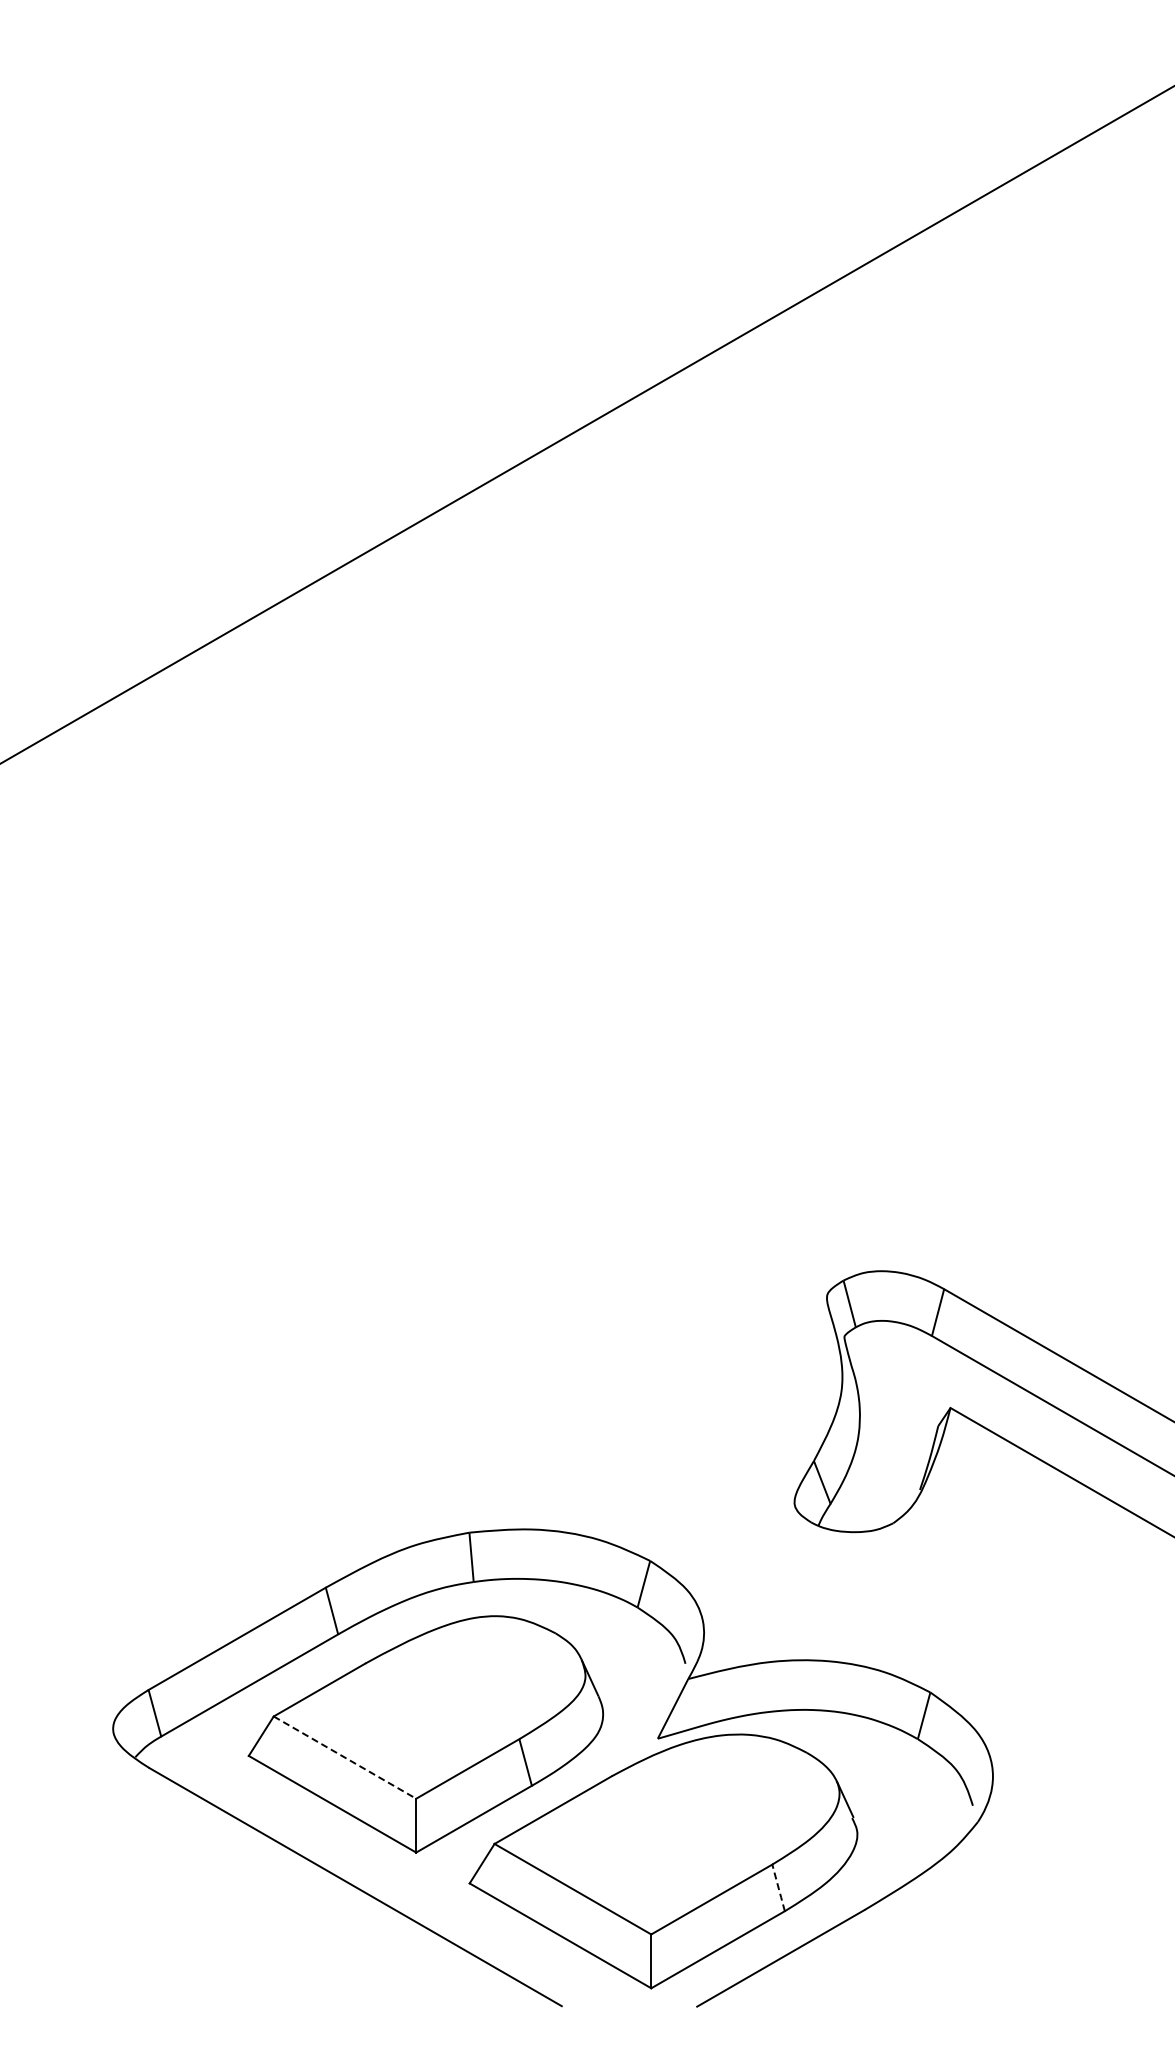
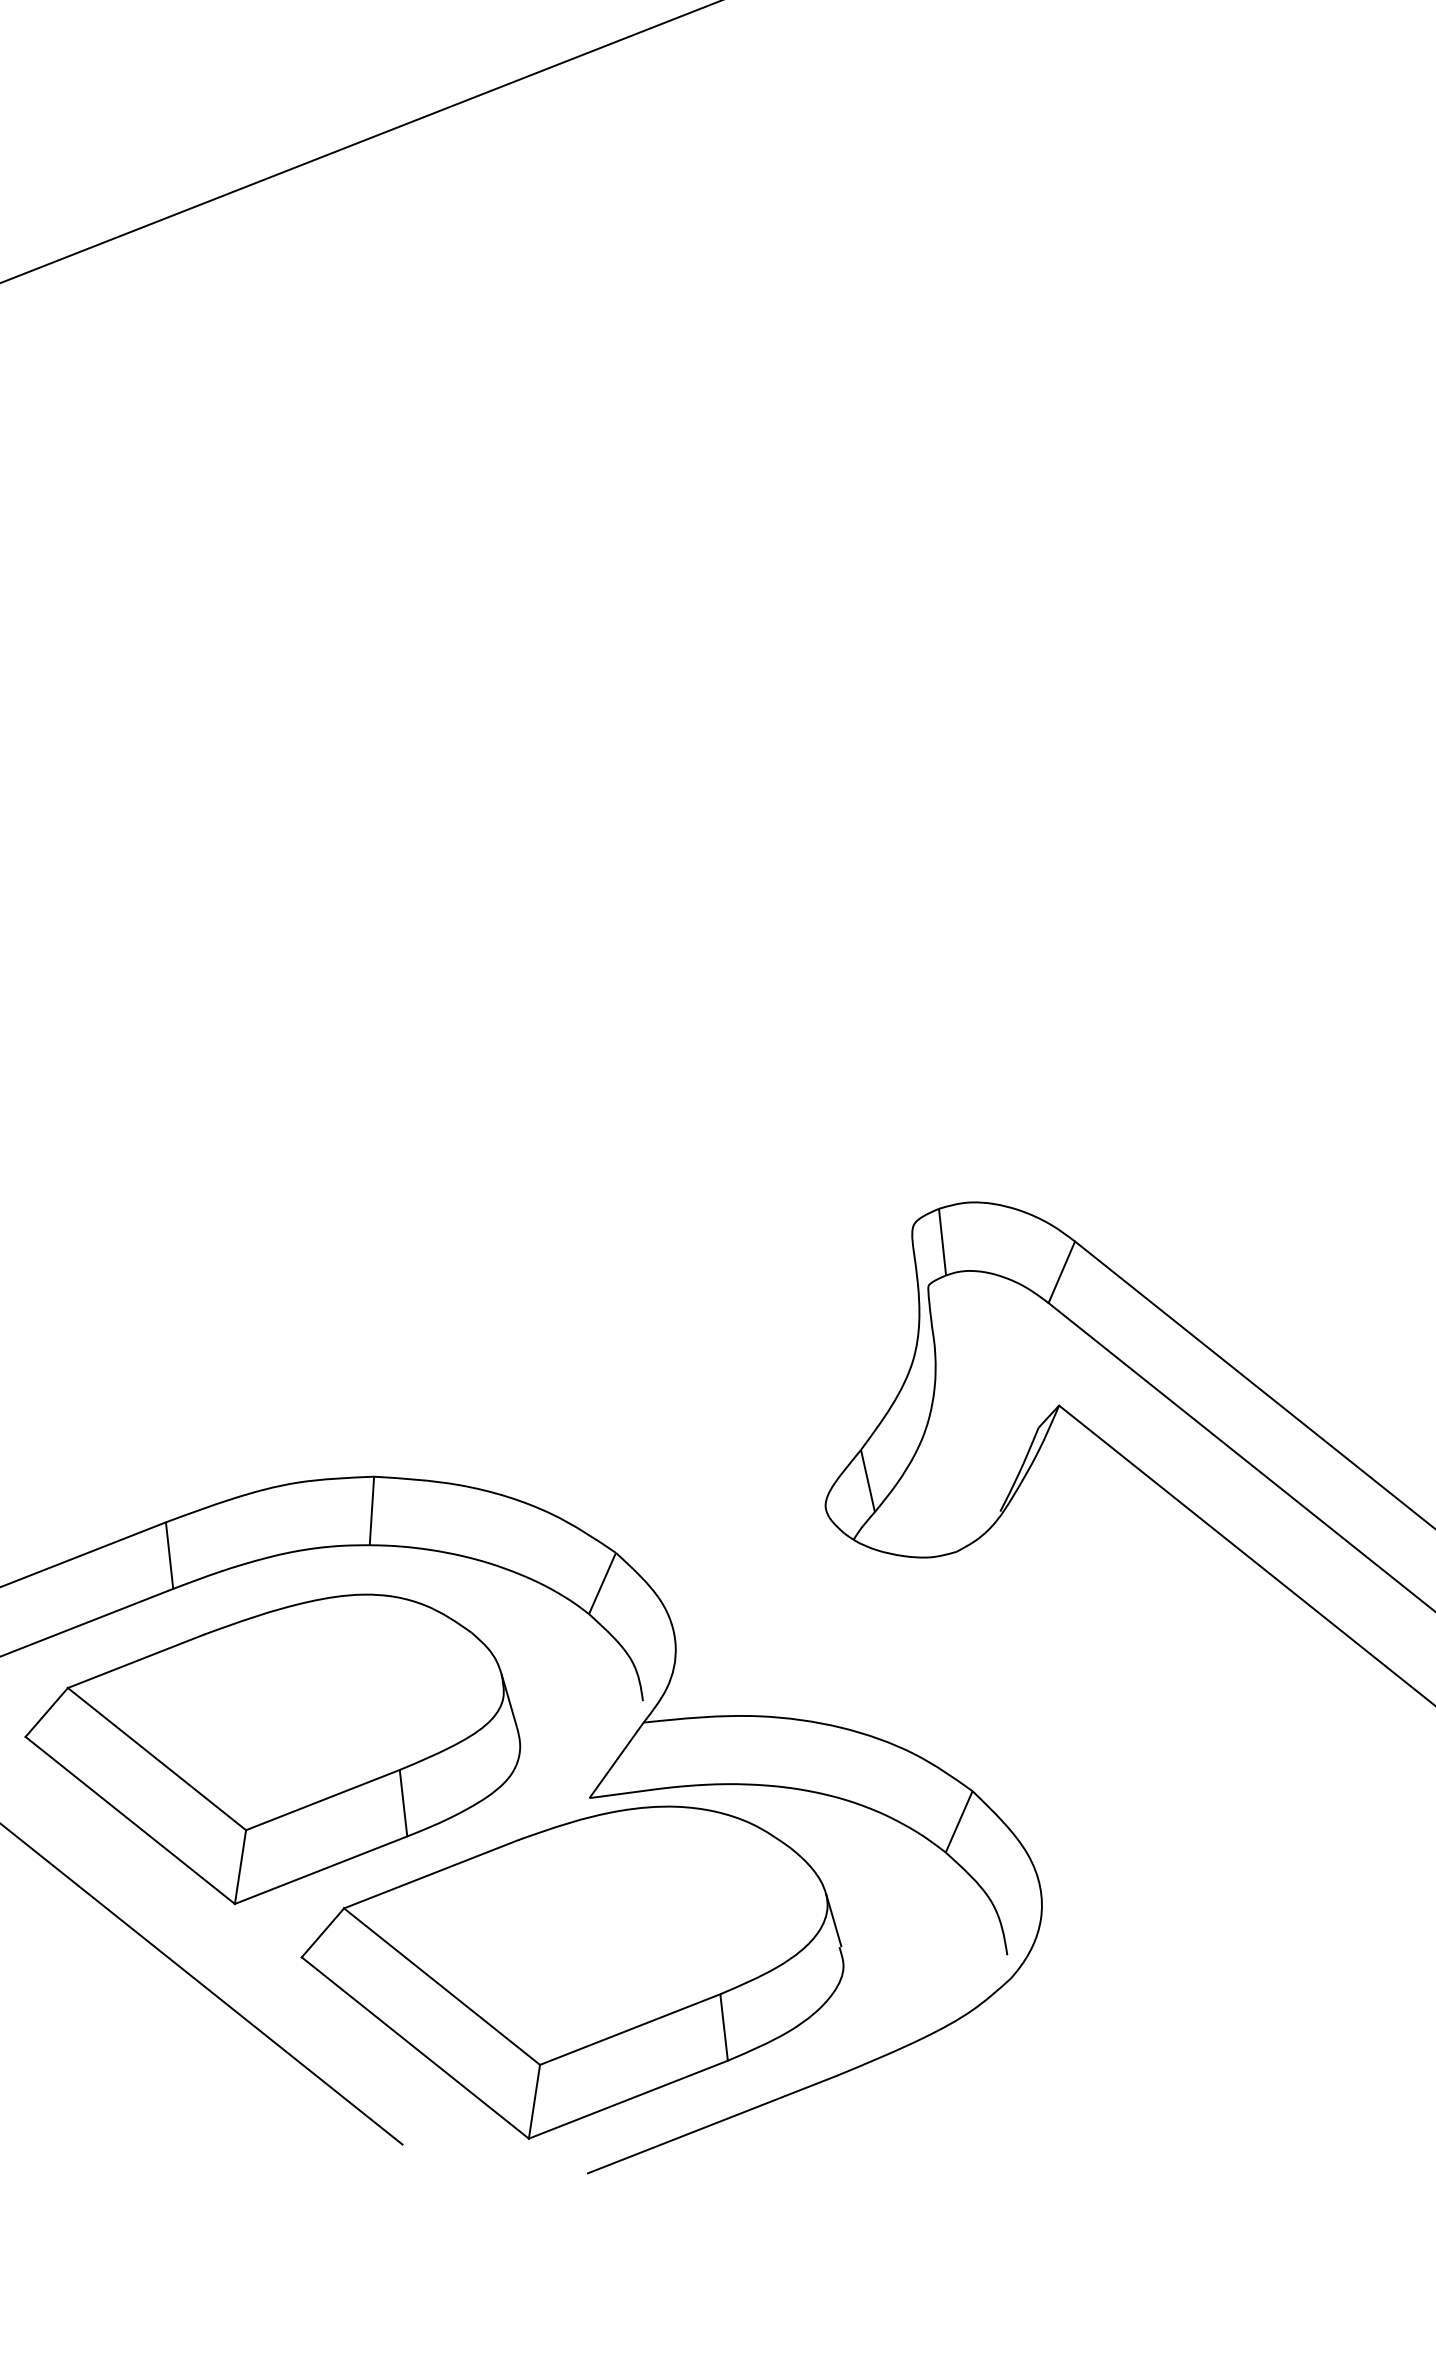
line: (345, 1757) -> (157, 1759), dashed -> solid
line: (778, 1887) -> (724, 2026), dashed -> solid

